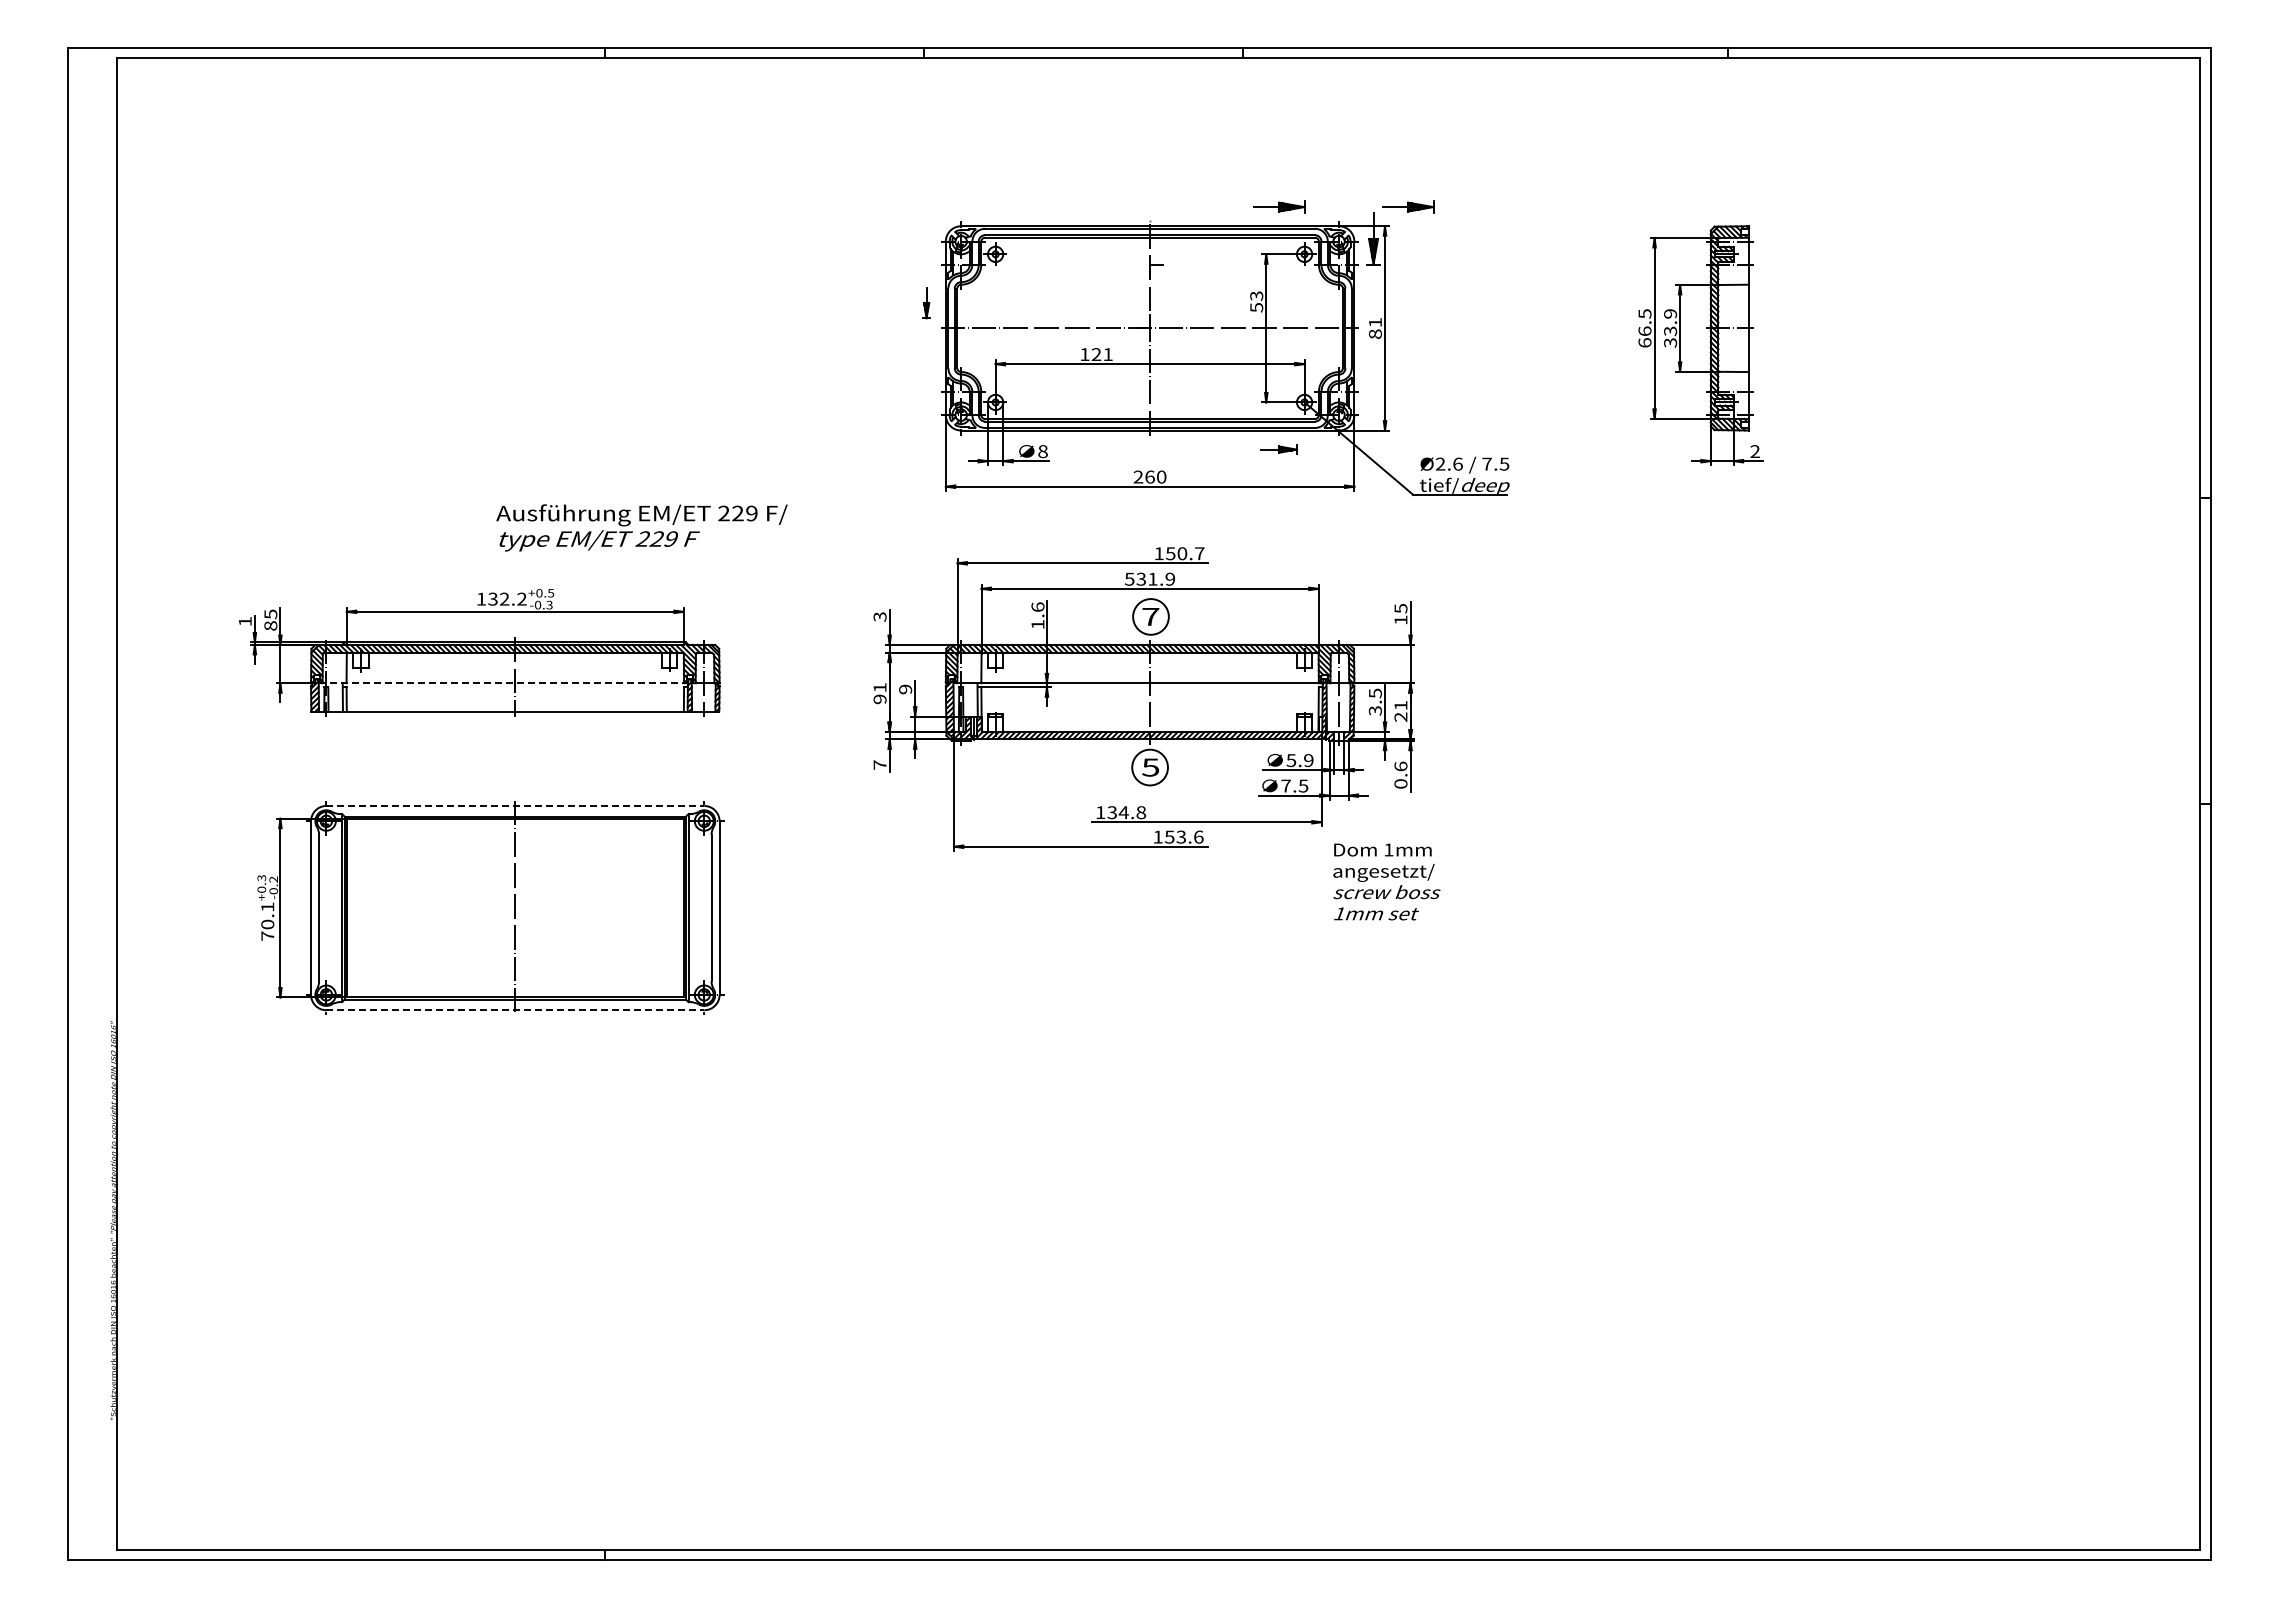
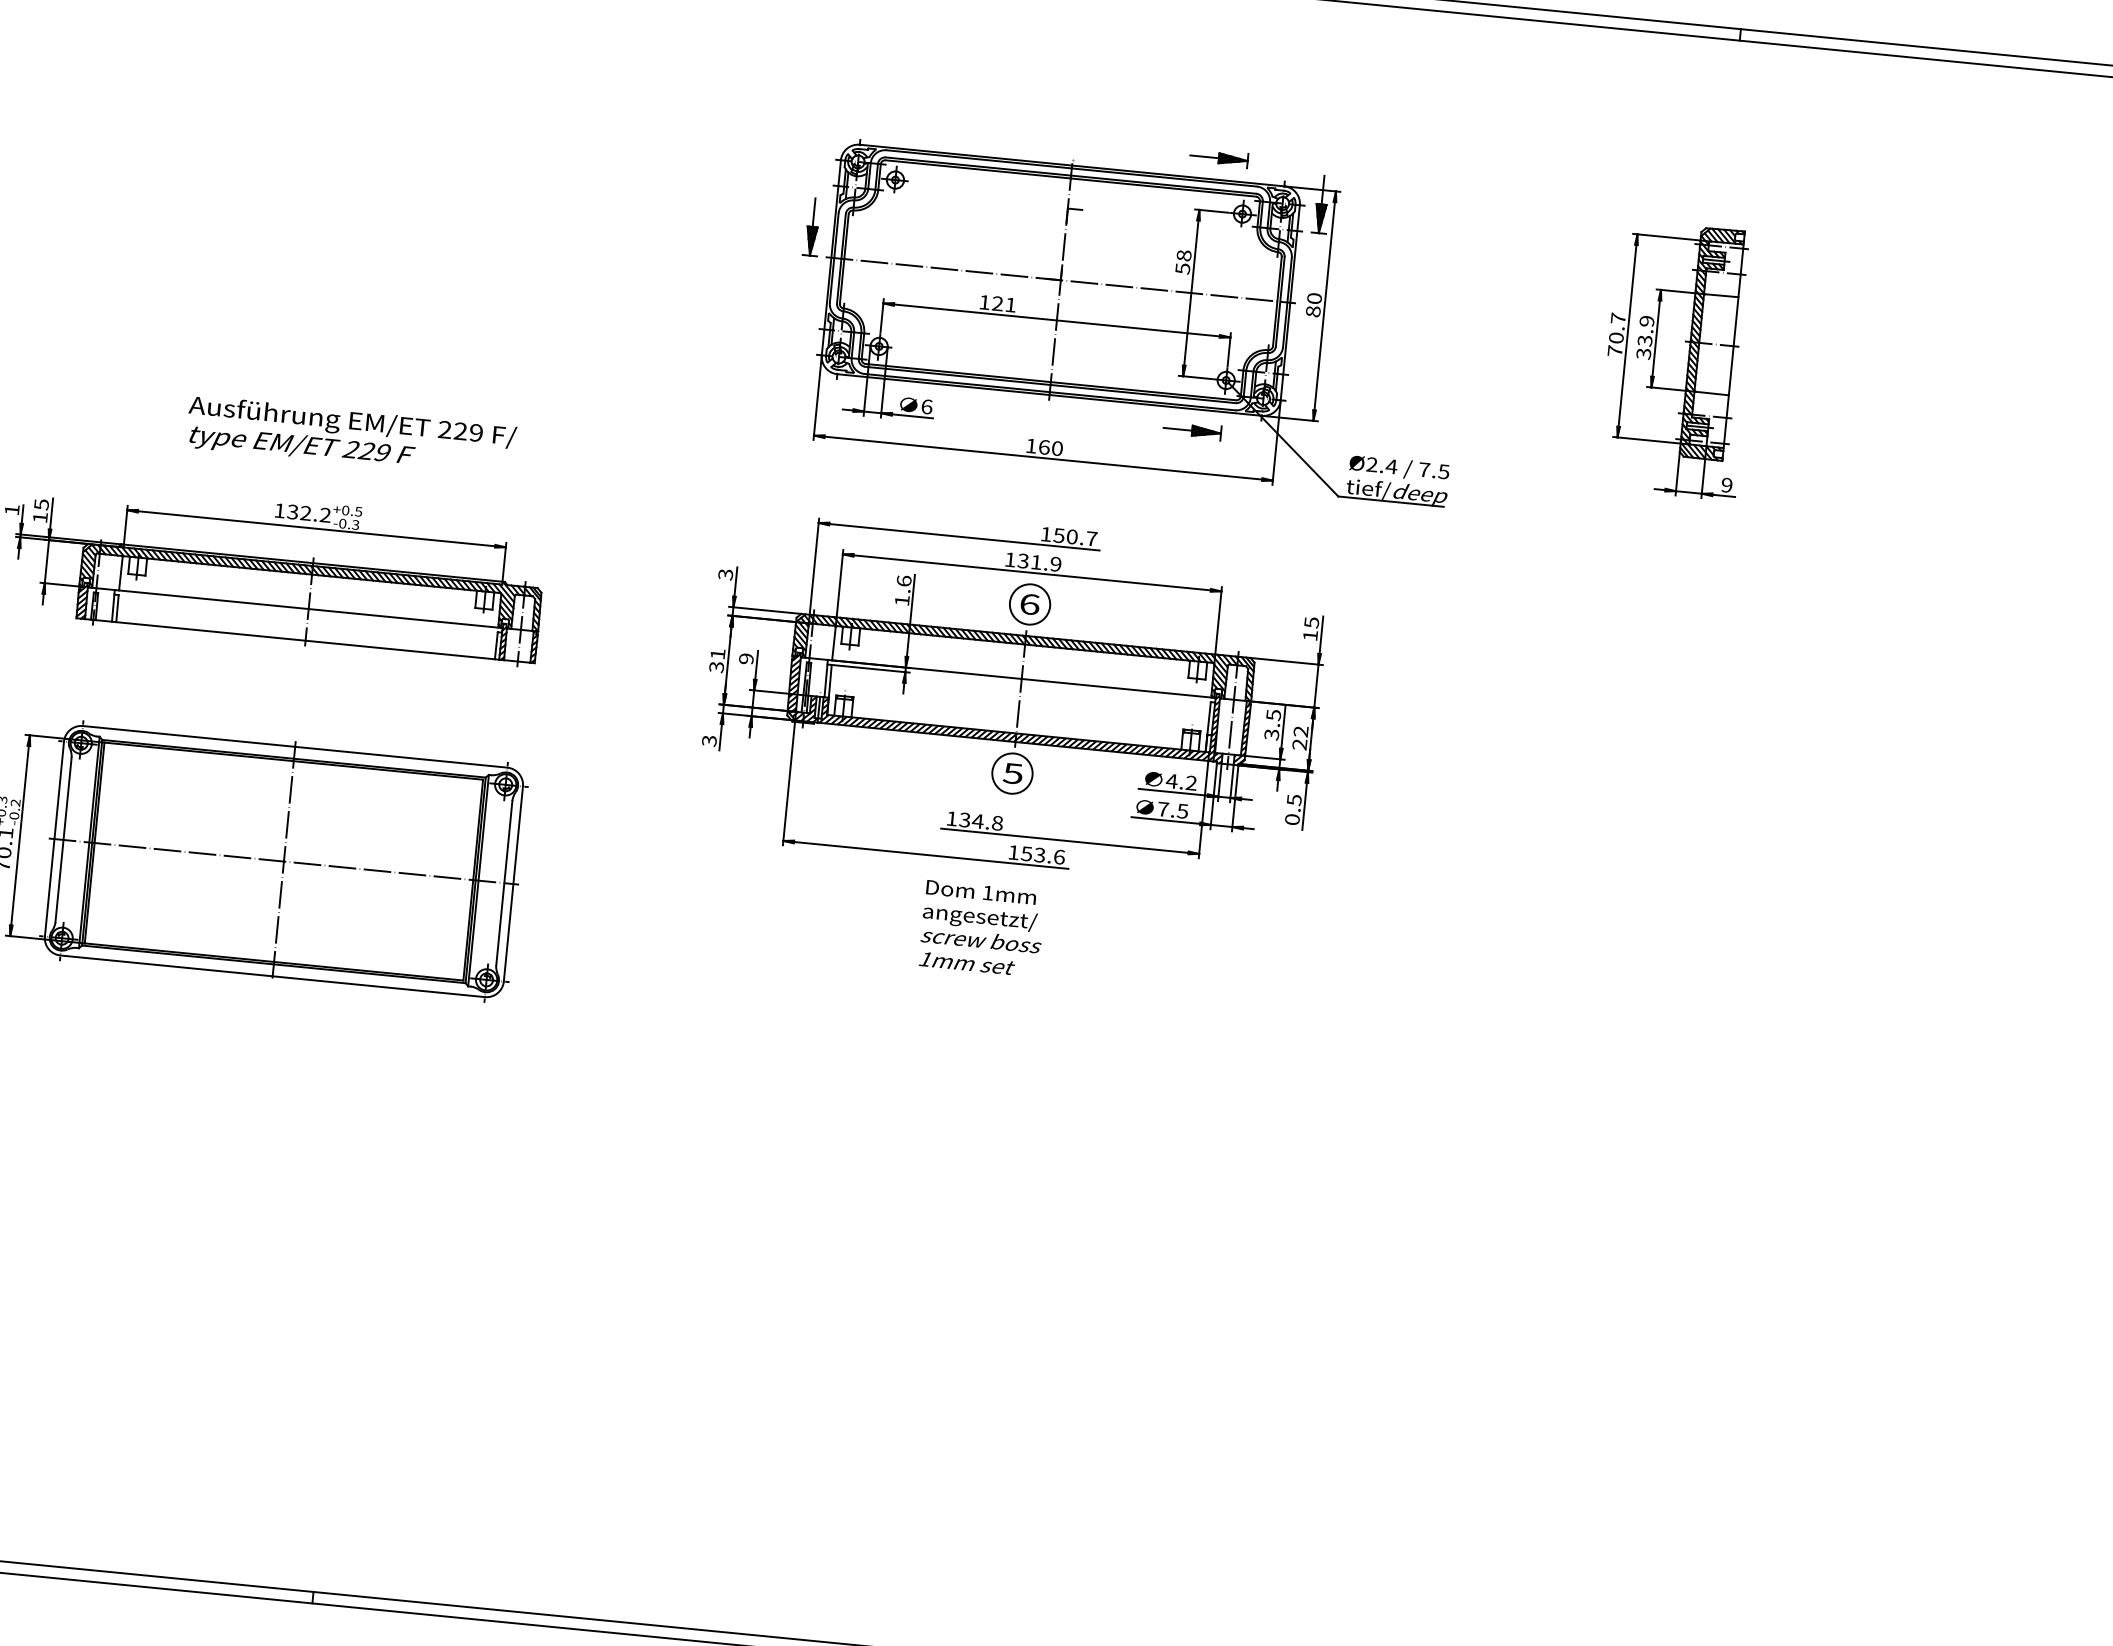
part: (1408, 206) -> (1364, 171), removed
text: (1256, 295) -> (1183, 255), 53 -> 58
part: (926, 302) -> (812, 226), size x1.67
text: (1374, 322) -> (1313, 298), 81 -> 80
text: (1644, 328) -> (1616, 334), 66.5 -> 70.7
part: (1279, 449) -> (1192, 430), size x1.43
text: (1042, 451) -> (926, 406), 8 -> 6
text: (1754, 452) -> (1726, 486), 2 -> 9
text: (1457, 463) -> (1391, 465), Ø2.6 -> Ø2.4
text: (1138, 476) -> (1031, 445), 260 -> 160
text: (641, 527) -> (350, 436), moved
text: (1129, 578) -> (1010, 558), 531.9 -> 131.9
text: (1150, 616) -> (1029, 603), 7 -> 6
text: (270, 625) -> (40, 517), 85 -> 15
line: (503, 683) -> (295, 607), dashed -> solid
text: (879, 699) -> (715, 667), 91 -> 31
text: (1400, 705) -> (1300, 731), 21 -> 22
text: (1299, 760) -> (1181, 782), 5.9 -> 4.2
text: (879, 764) -> (708, 740), 7 -> 3
text: (1400, 766) -> (1293, 799), 0.6 -> 0.5
line: (515, 805) -> (295, 746), dashed -> solid
text: (1386, 881) -> (981, 928), moved
line: (514, 908) -> (282, 861), added
line: (515, 1010) -> (272, 976), dashed -> solid

